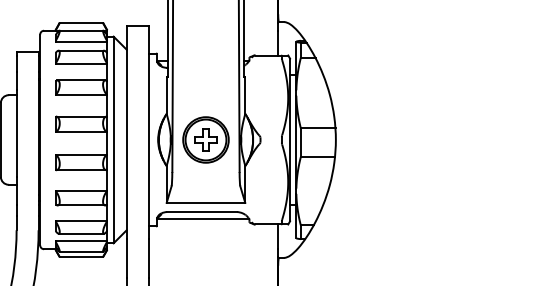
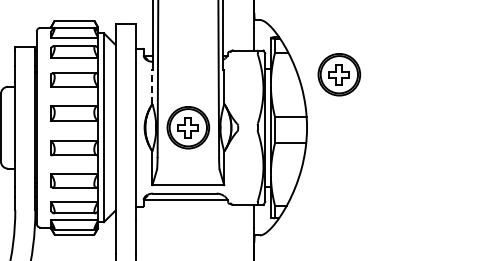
part: (371, 81) -> (339, 74), added
line: (166, 95) -> (152, 87), solid -> dashed

